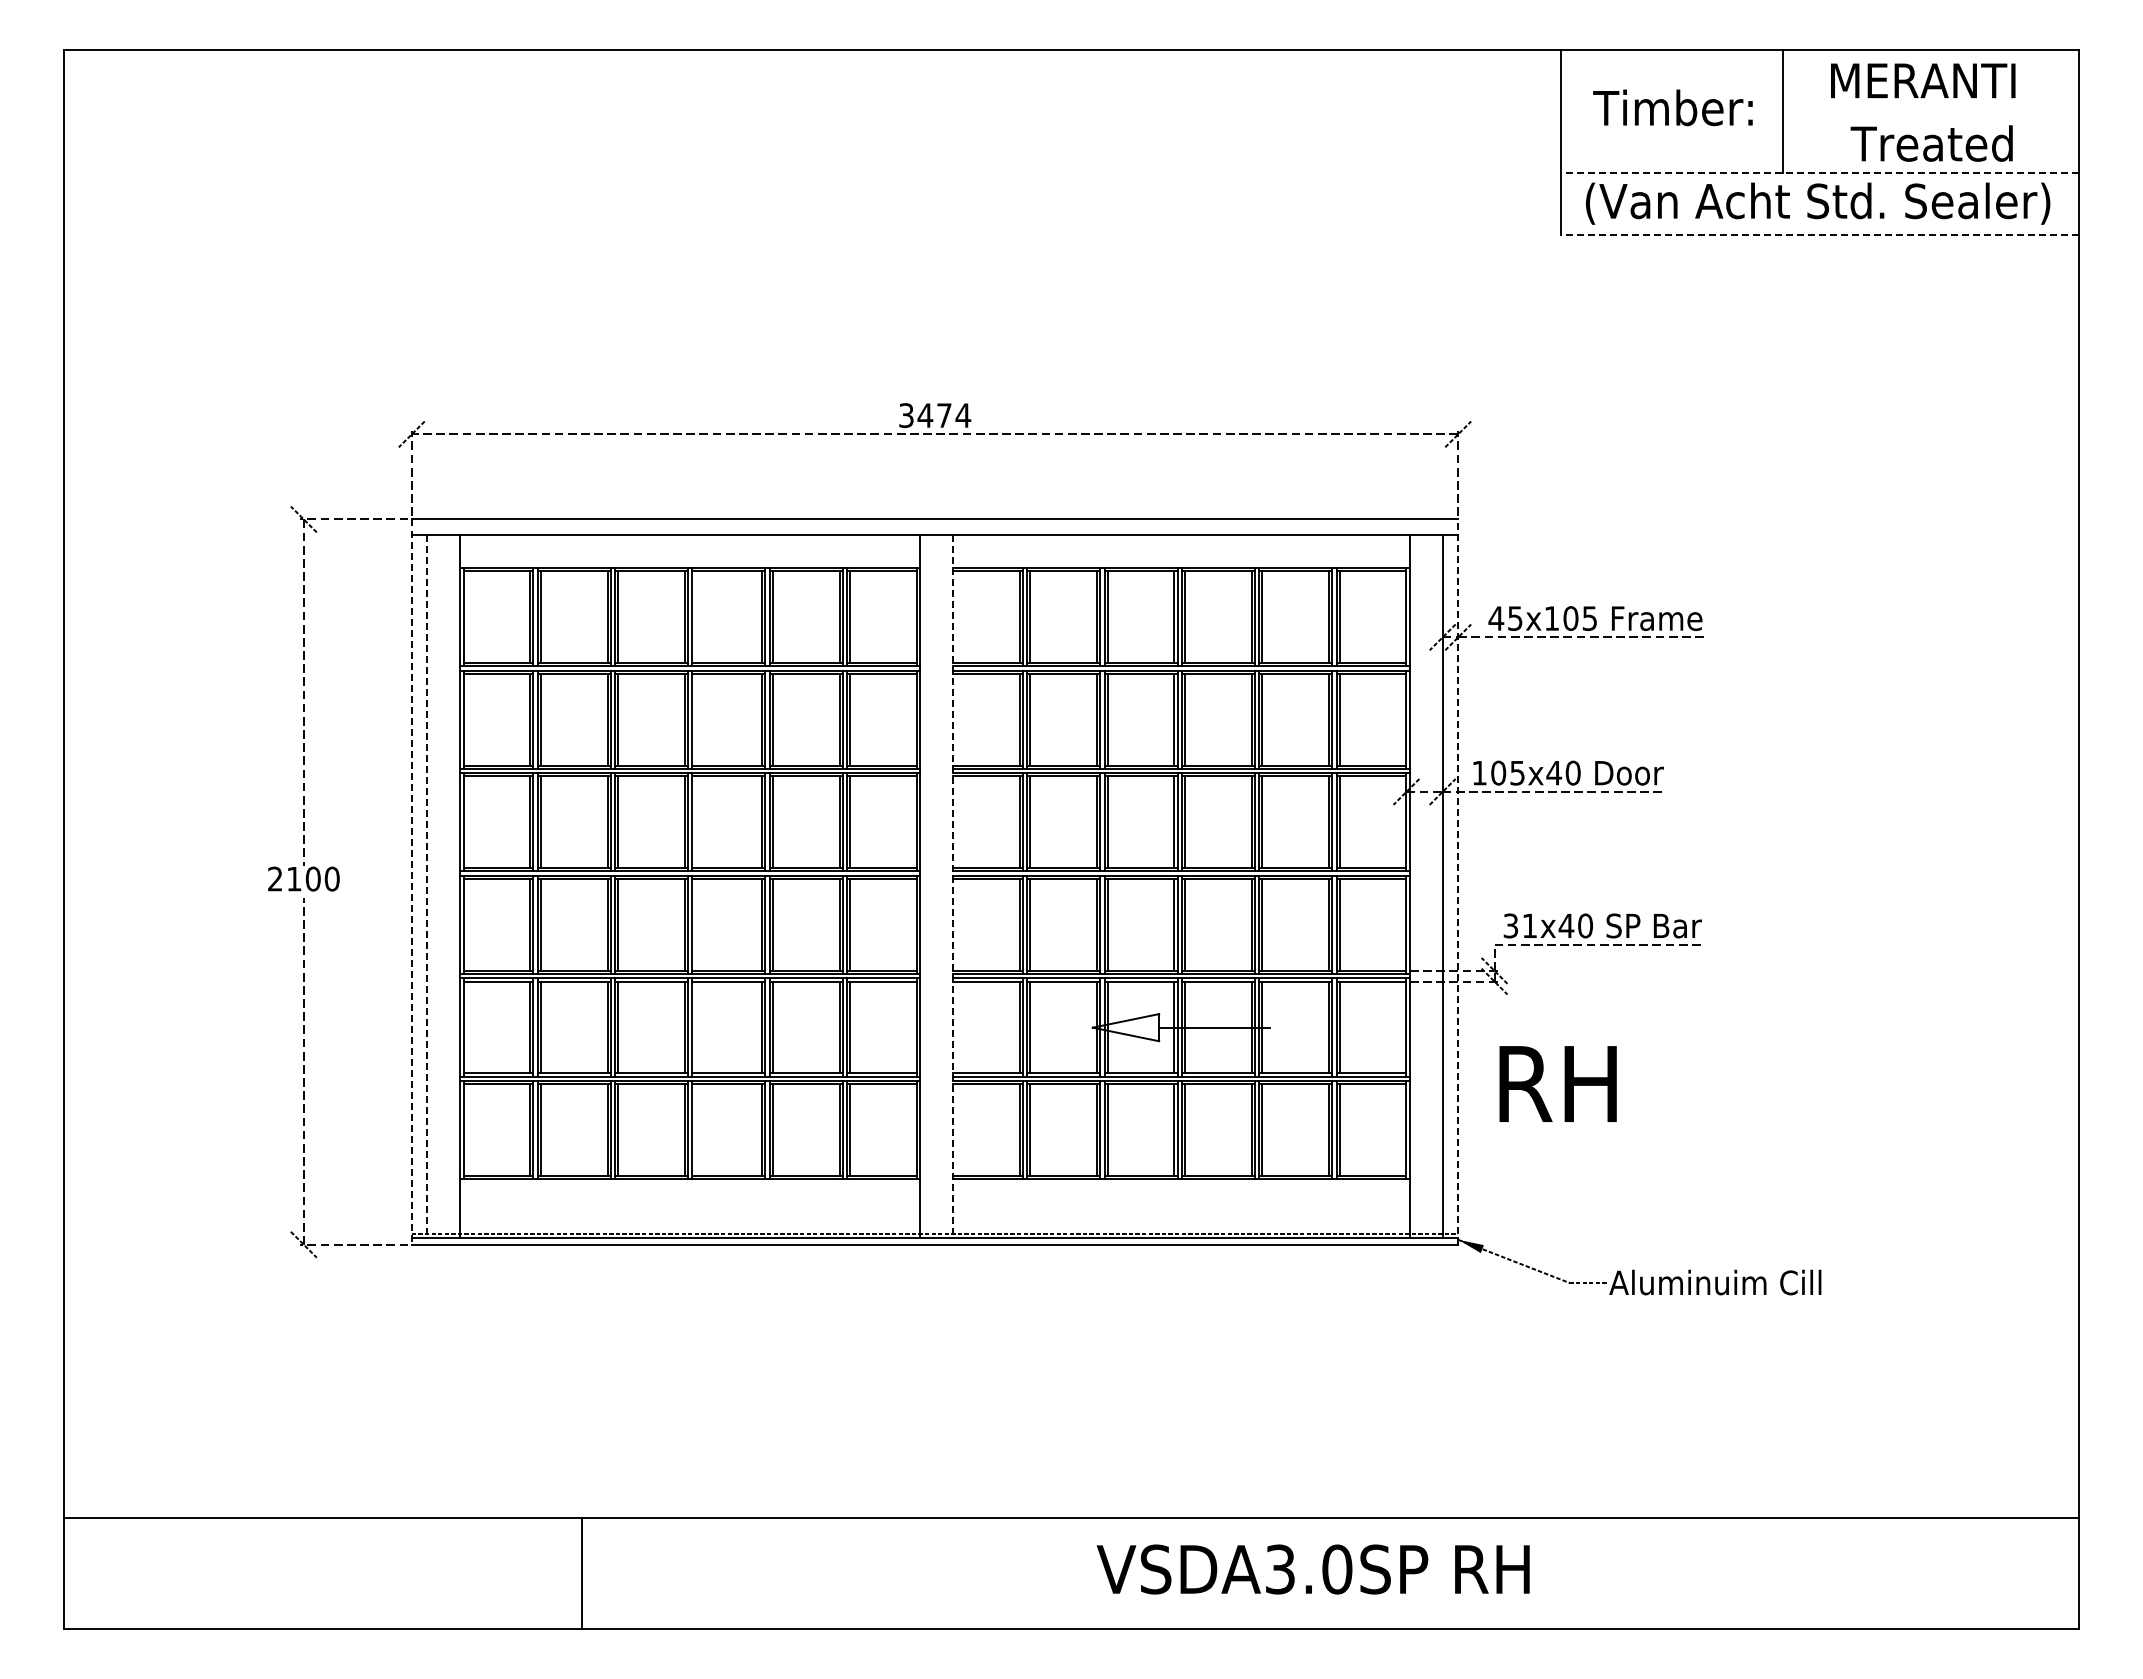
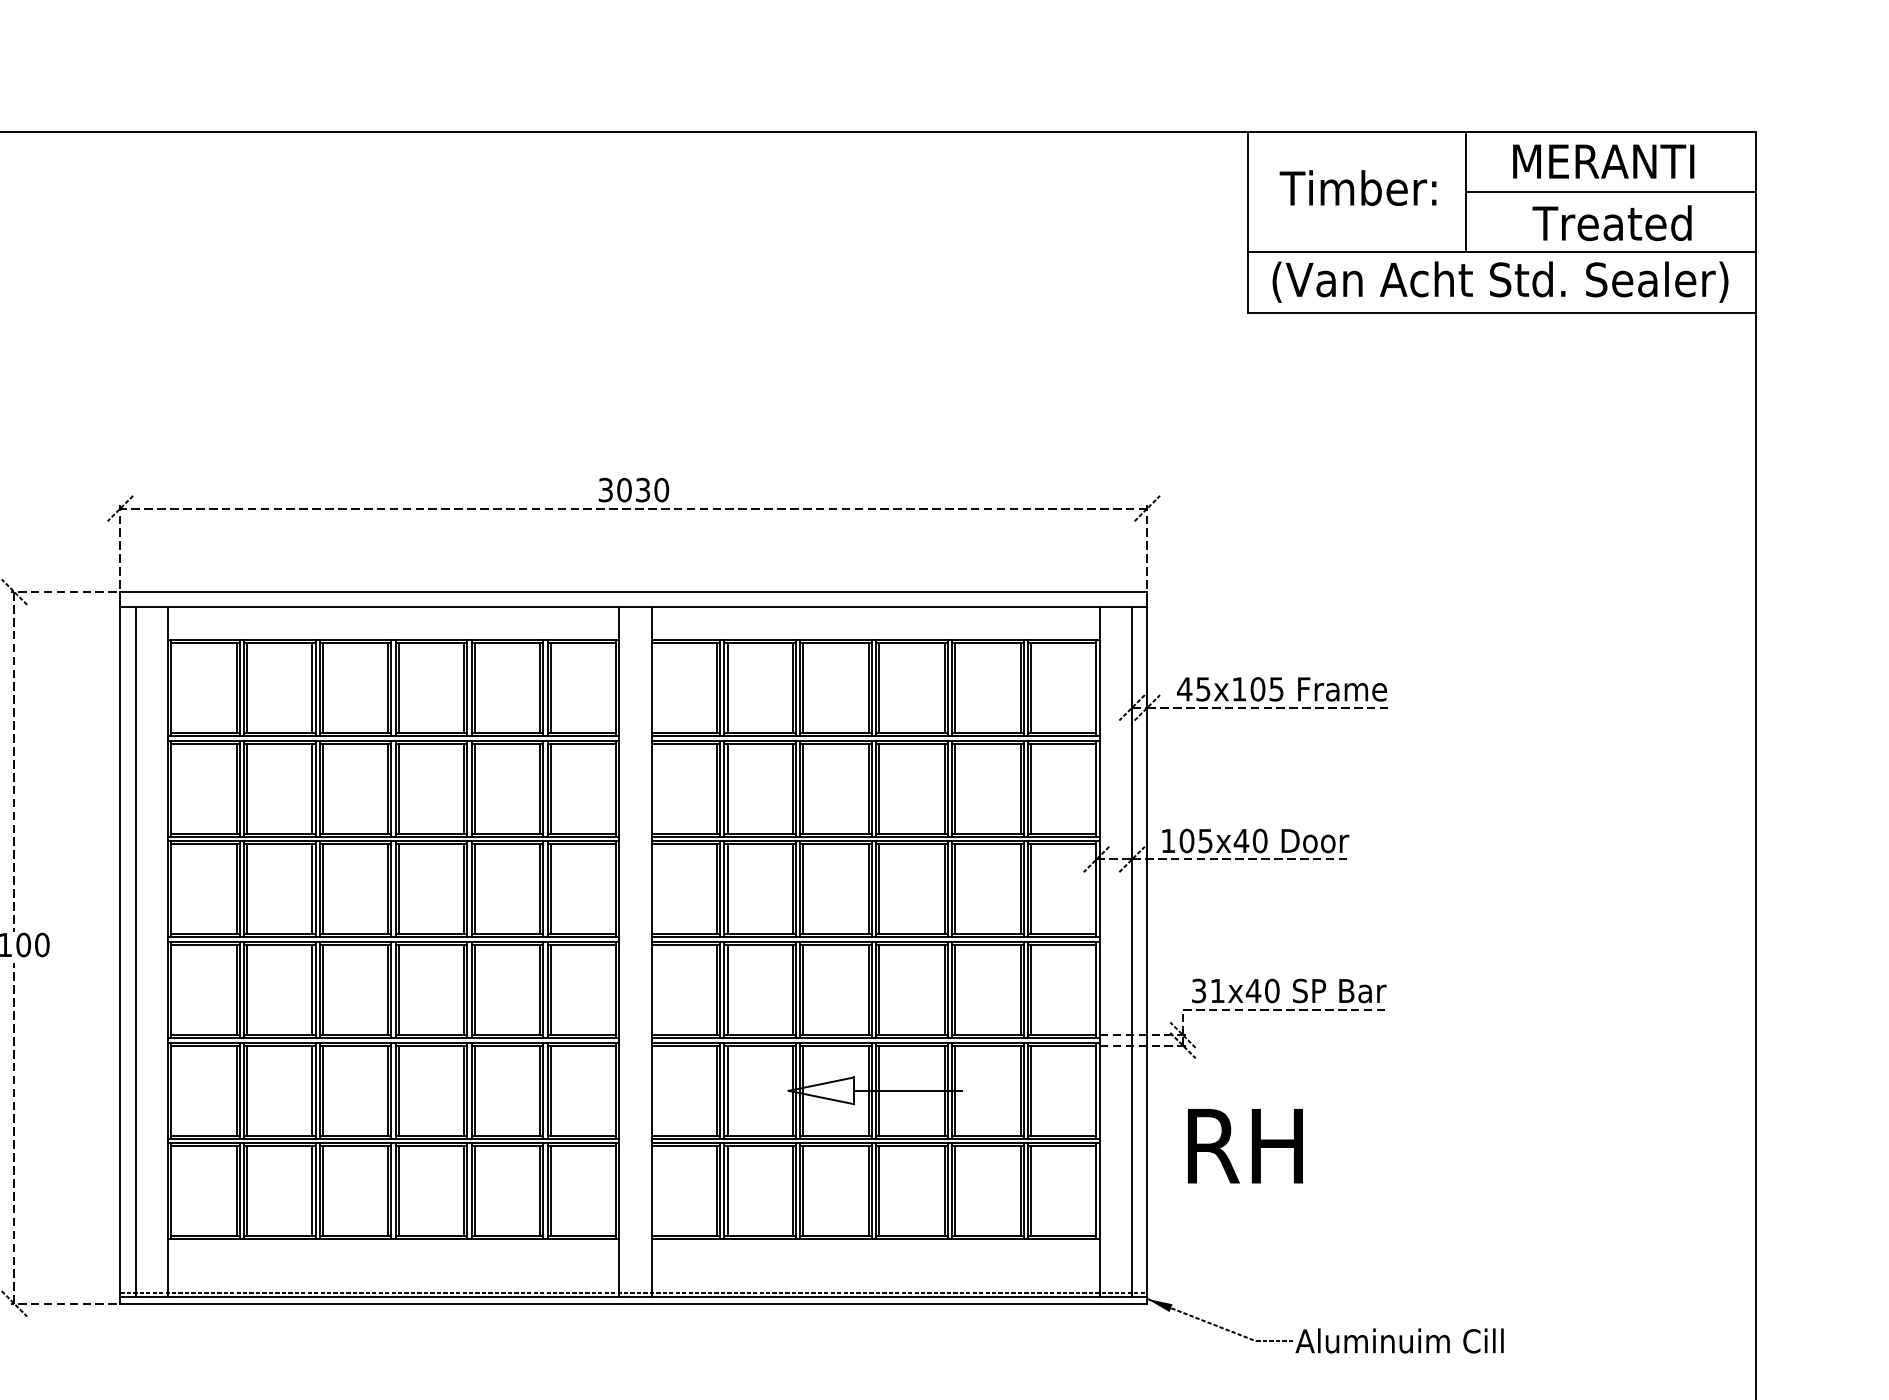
line: (1930, 111) -> (1610, 191), added
line: (1819, 173) -> (1501, 252), dashed -> solid
line: (1819, 235) -> (1501, 313), dashed -> solid
text: (944, 415) -> (643, 490), 3474 -> 3030
line: (695, 617) -> (398, 688), added
line: (695, 719) -> (398, 788), added
line: (695, 822) -> (398, 889), added
line: (411, 882) -> (120, 948), dashed -> solid
line: (1458, 882) -> (1147, 948), dashed -> solid
line: (427, 886) -> (135, 952), dashed -> solid
line: (953, 886) -> (652, 952), dashed -> solid
line: (695, 924) -> (398, 989), added
line: (695, 1027) -> (398, 1090), added
line: (695, 1130) -> (398, 1191), added

